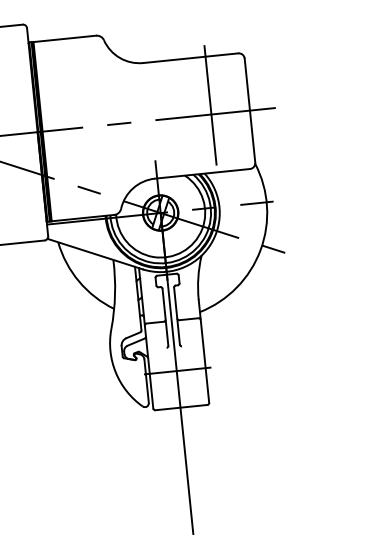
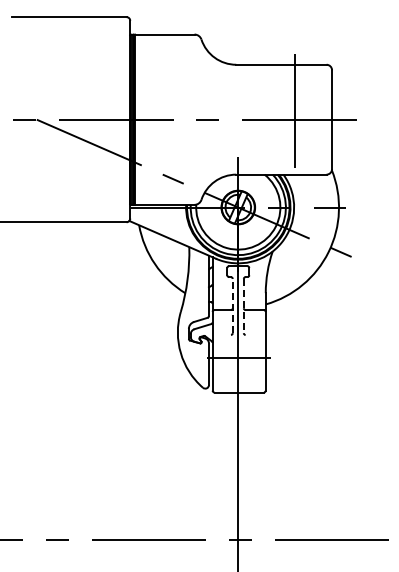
line: (165, 316) -> (232, 305), solid -> dashed
line: (176, 316) -> (243, 306), solid -> dashed

